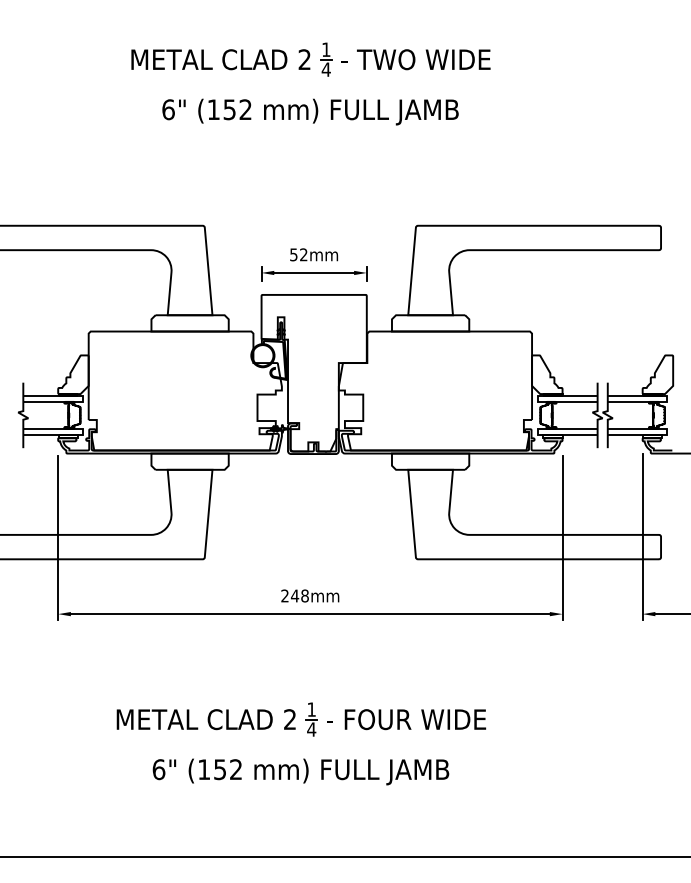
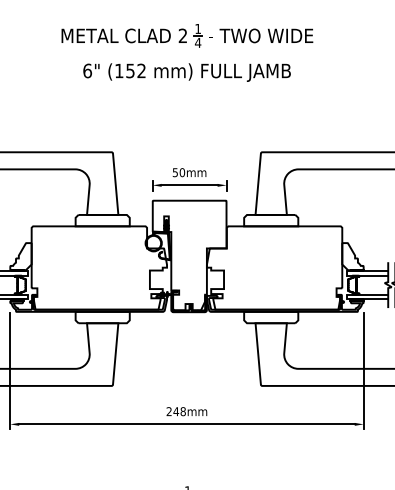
text: (303, 254) -> (182, 172), 52mm -> 50mm

